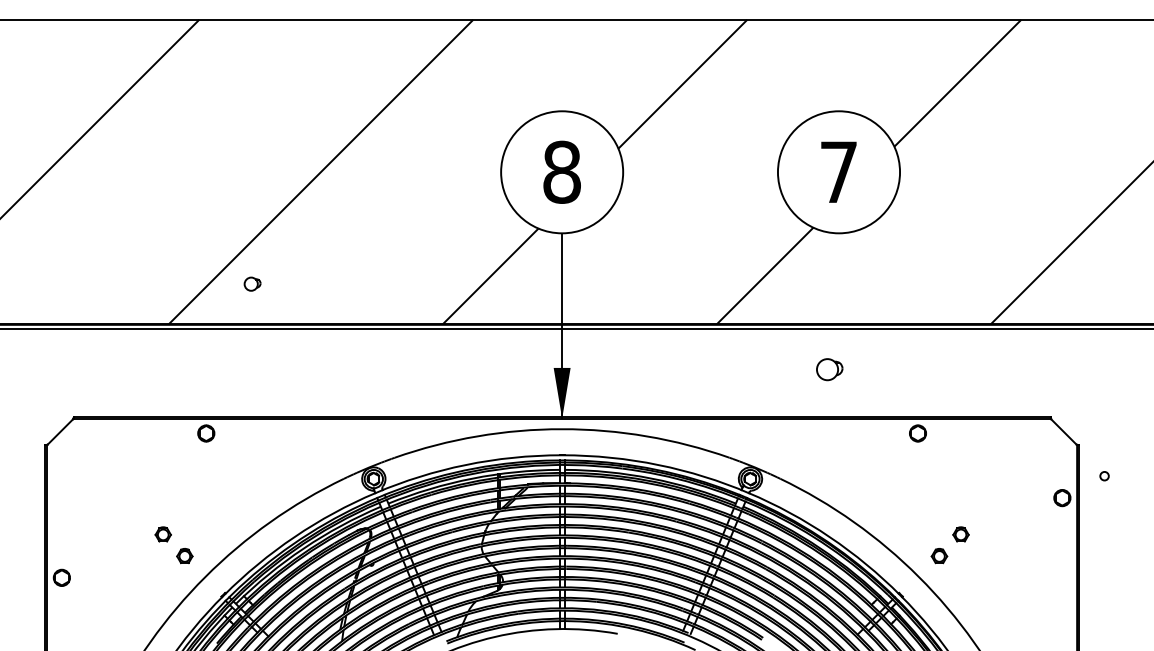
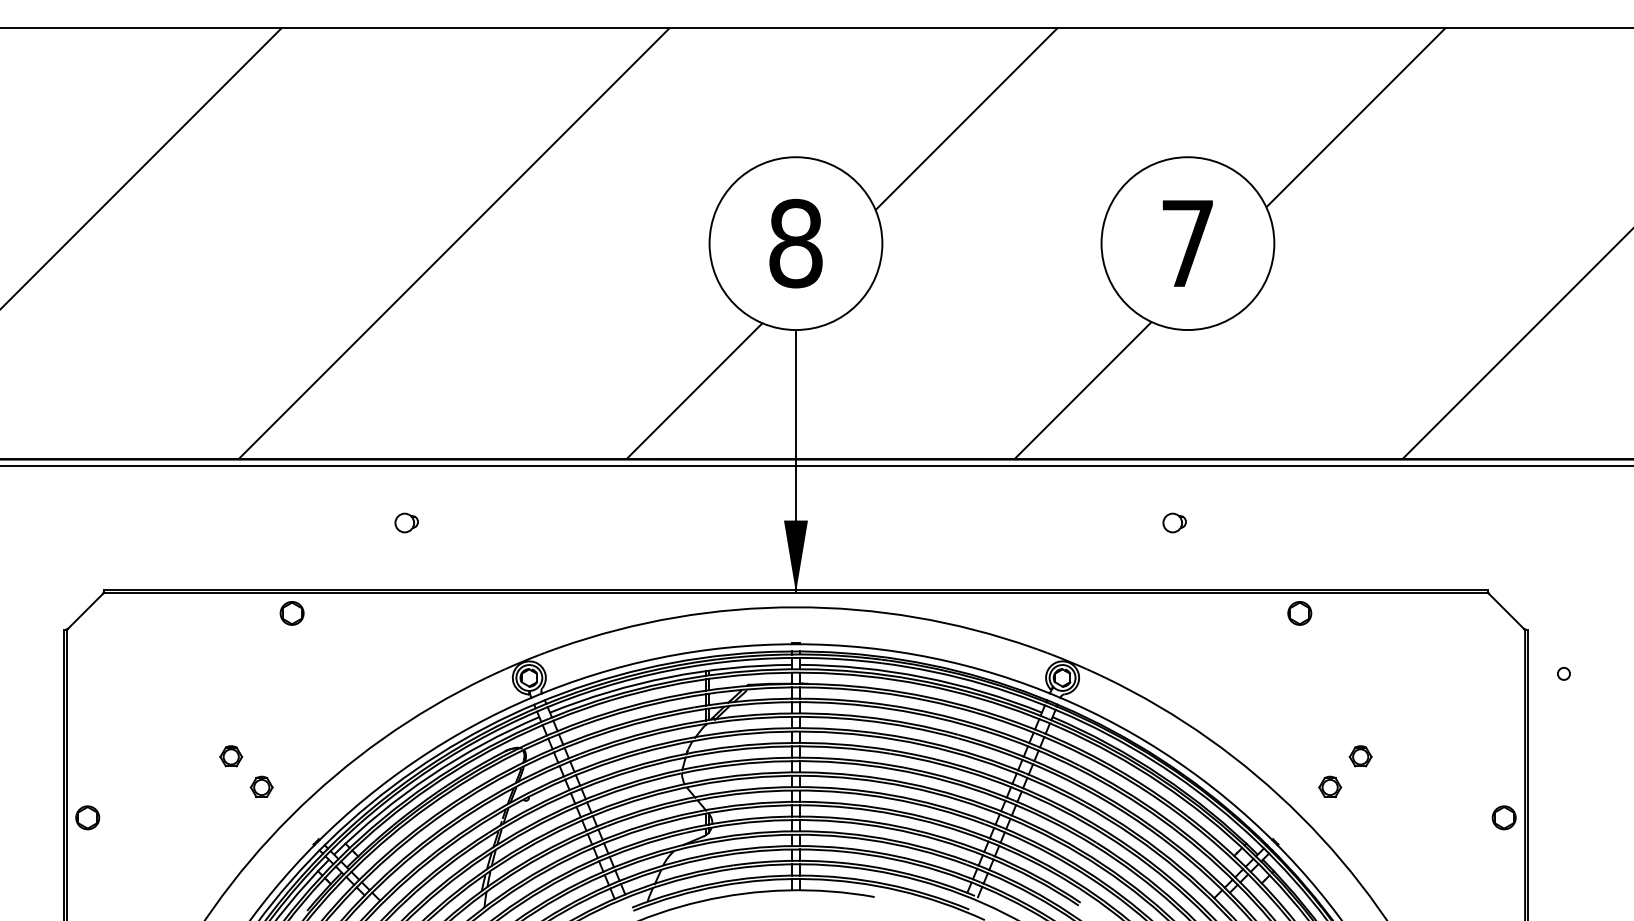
part: (252, 283) -> (406, 522), moved
part: (829, 369) -> (1174, 522), size x0.62
part: (1061, 497) -> (1503, 817), moved

